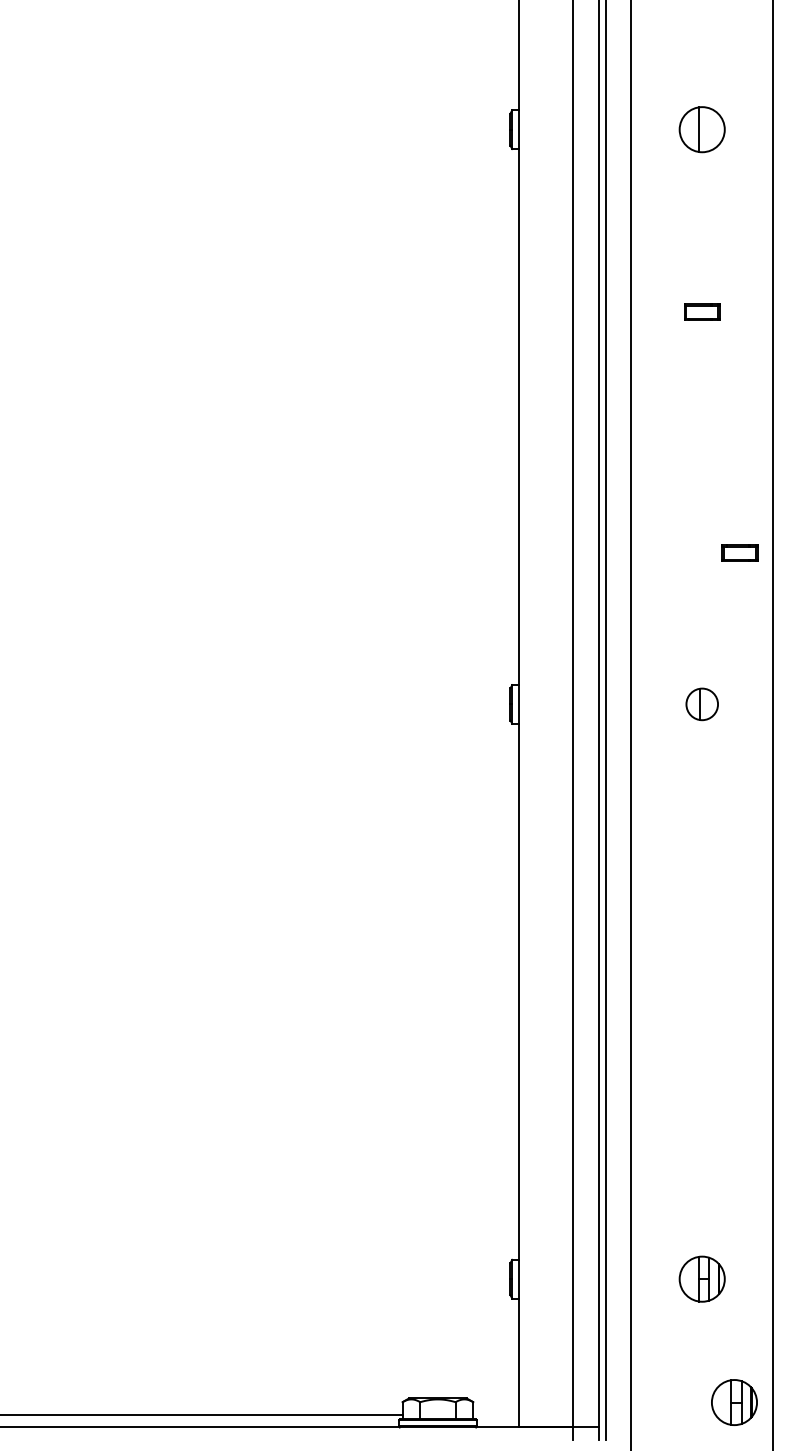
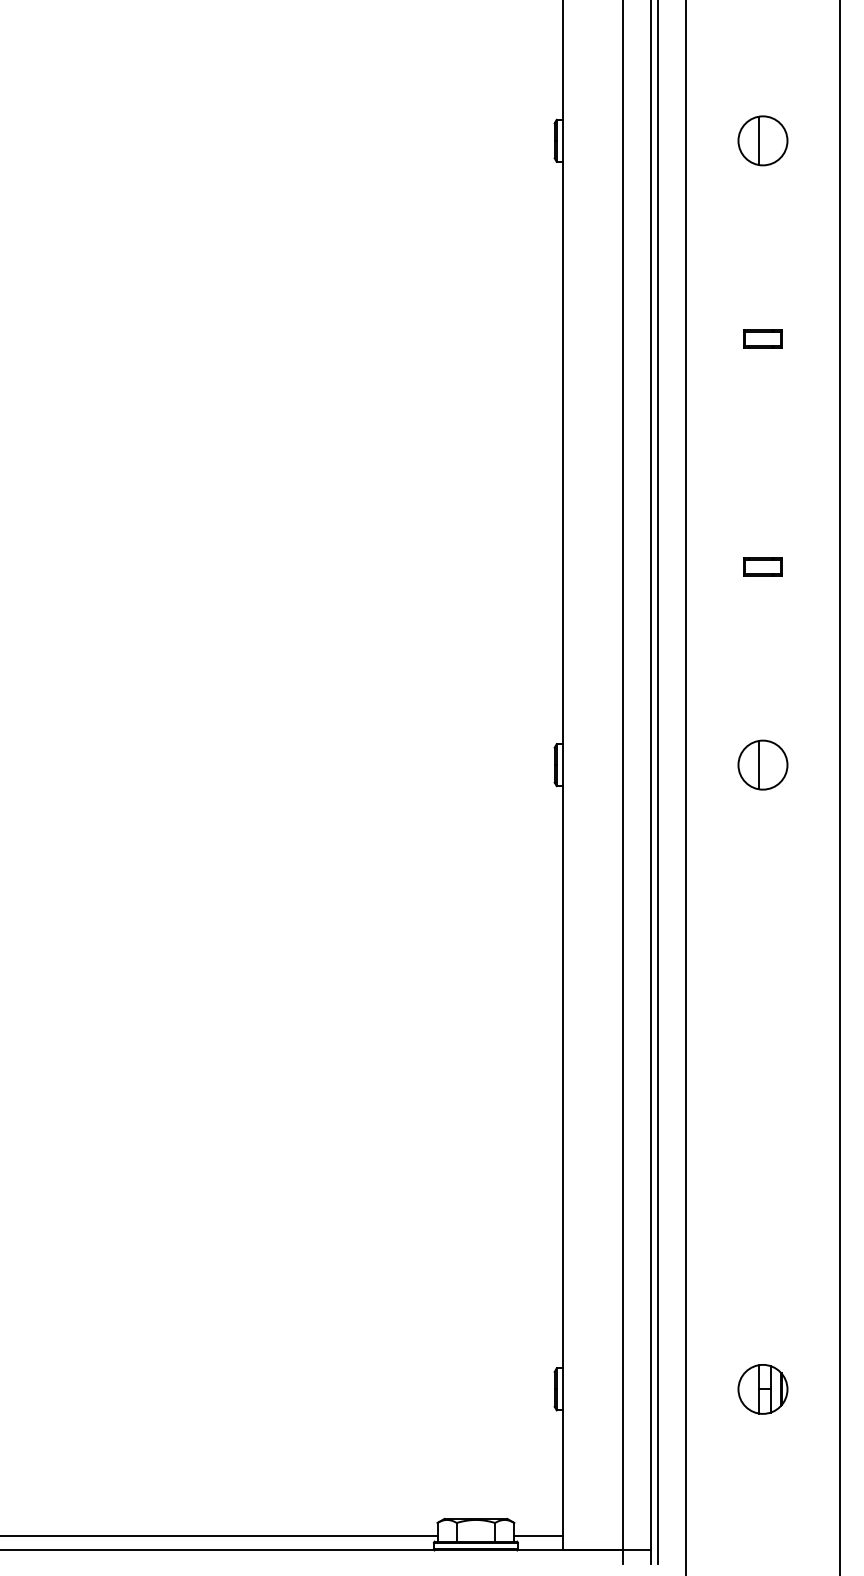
part: (739, 552) -> (762, 566), moved
part: (701, 703) -> (762, 764), size x1.43
part: (734, 1402) -> (797, 1523), removed
line: (495, 1414) -> (538, 1536), added

